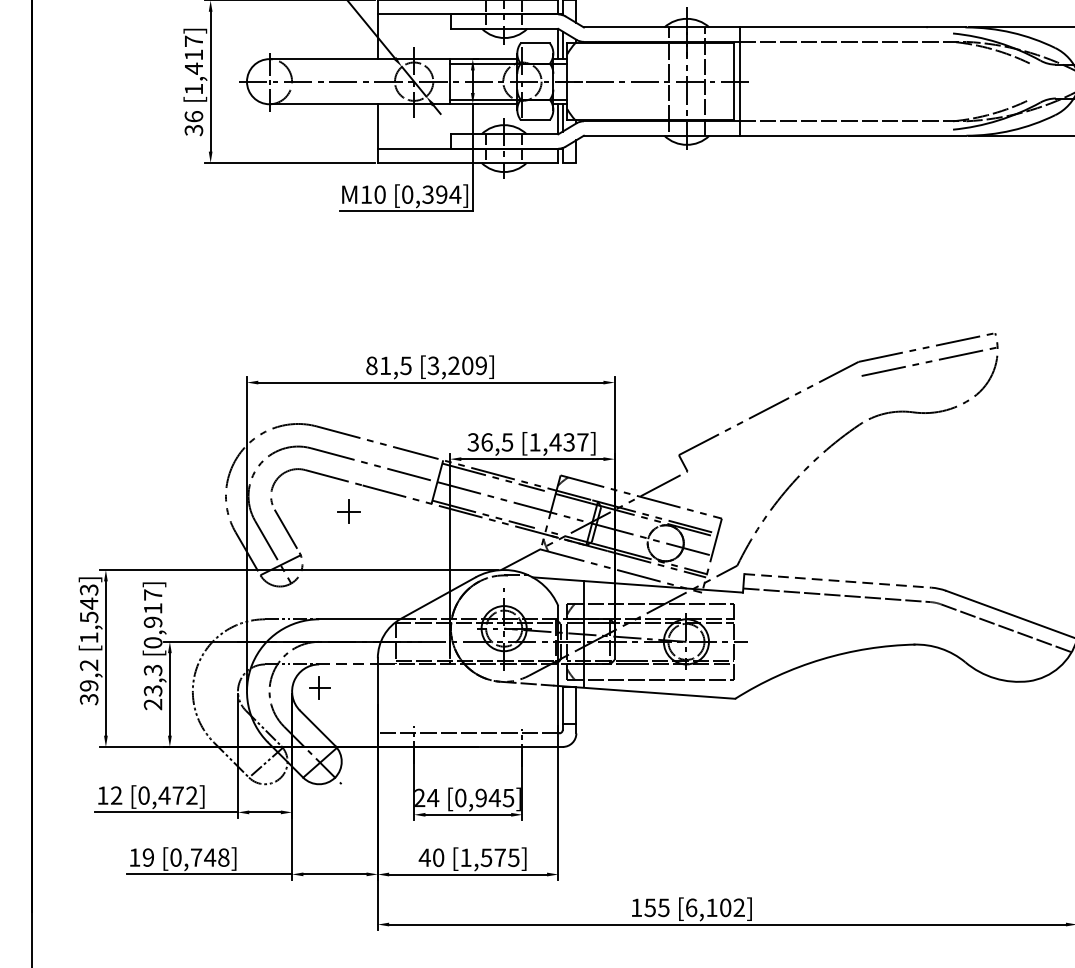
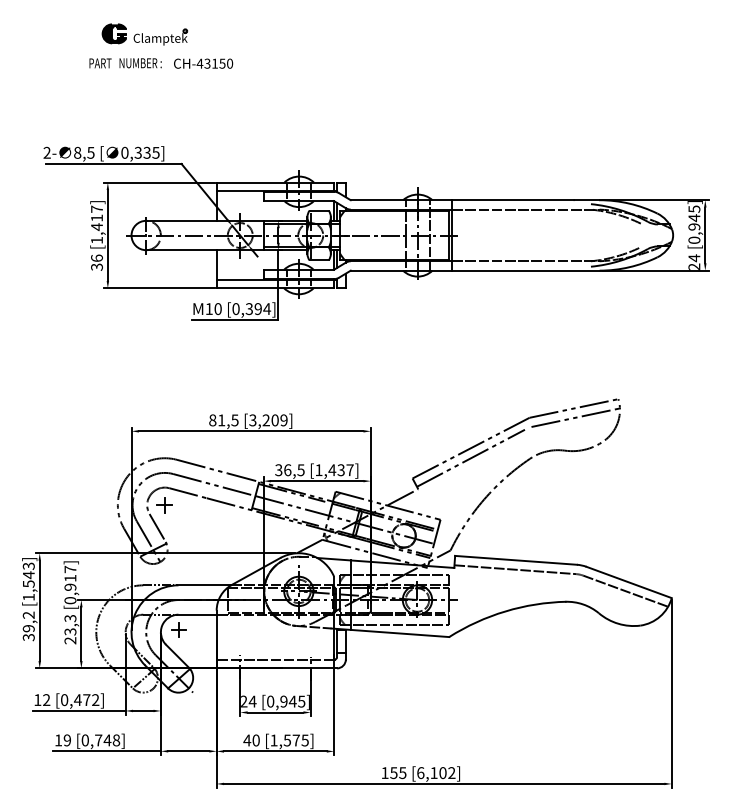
line: (767, 422) -> (470, 457), added
part: (348, 511) -> (164, 505), moved
line: (838, 581) -> (516, 560), dashed -> solid
line: (349, 664) -> (198, 614), dashed -> solid

